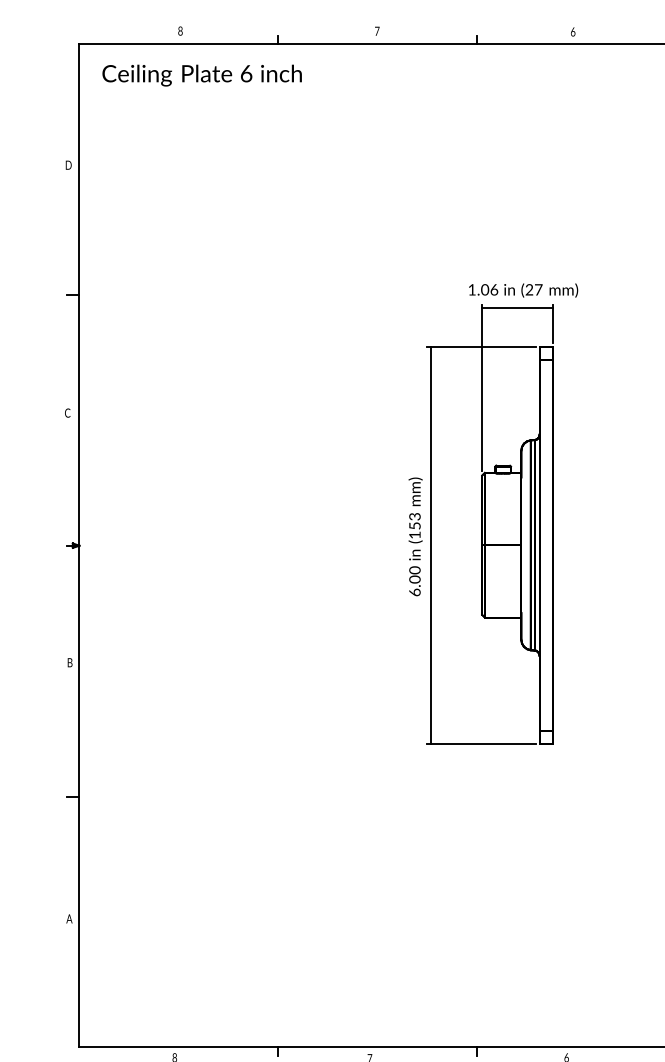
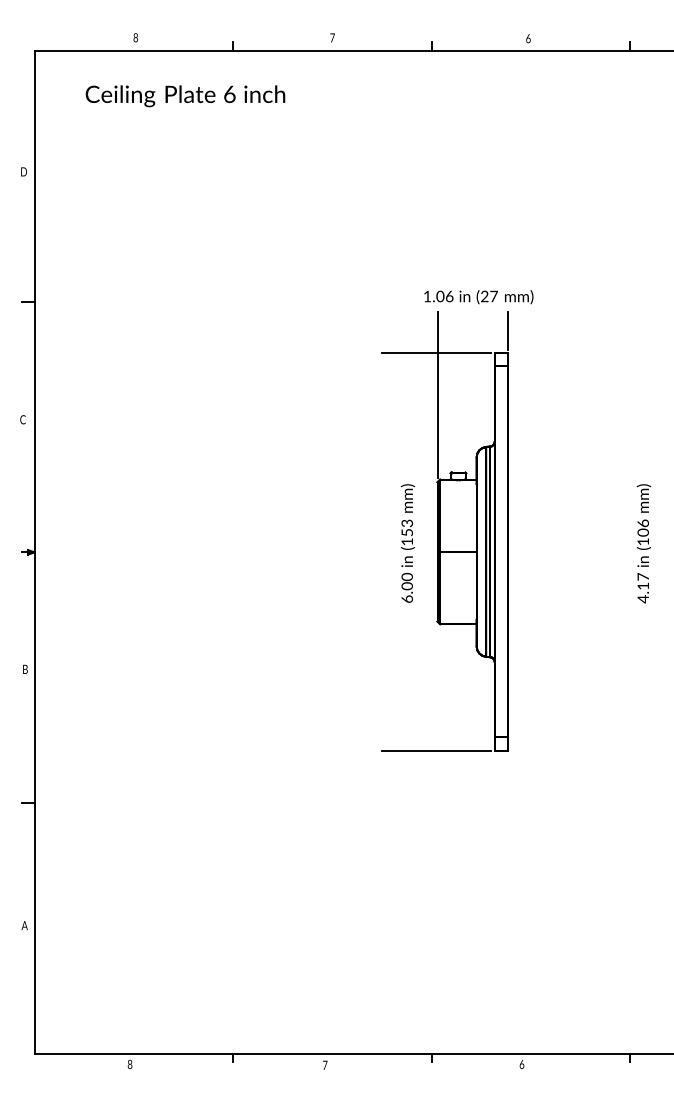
text: (202, 75) -> (185, 96), moved
line: (517, 307) -> (472, 314), removed
text: (415, 536) -> (407, 543), moved
line: (431, 544) -> (386, 551), removed

